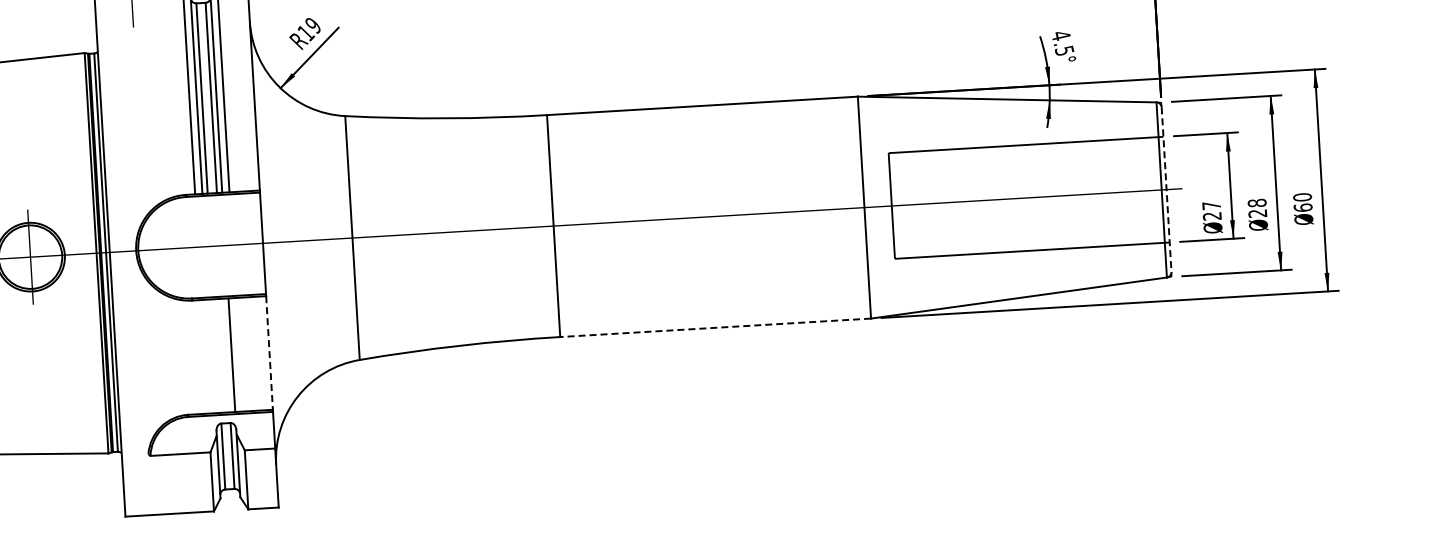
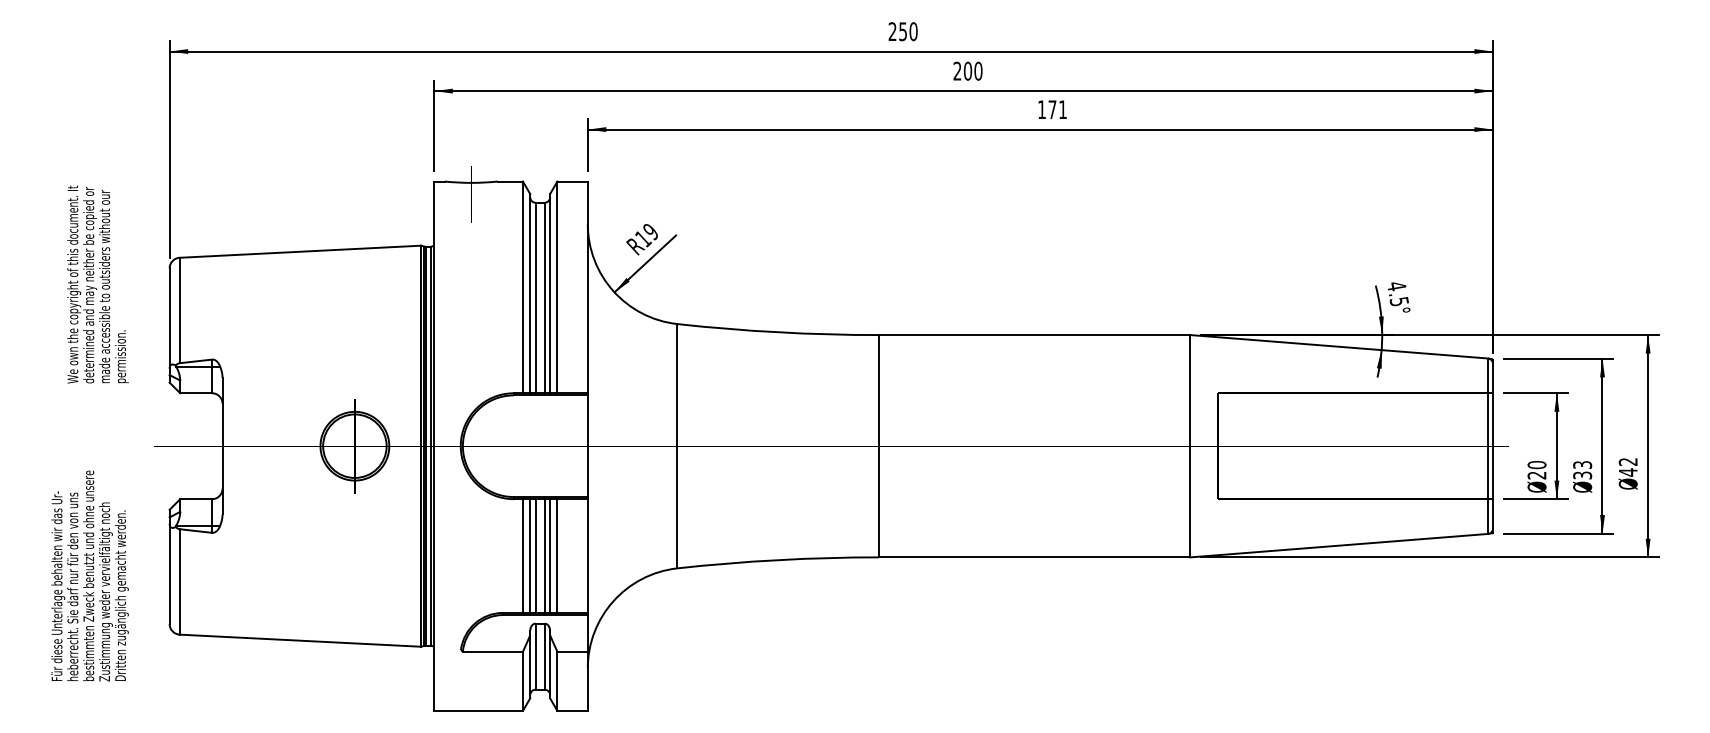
line: (1166, 189) -> (1492, 446), dashed -> solid
text: (1302, 201) -> (1627, 466), 60 -> 42
text: (1211, 206) -> (1536, 465), 27 -> 20
text: (1257, 208) -> (1582, 470), 28 -> 33
line: (715, 327) -> (1034, 557), dashed -> solid
line: (269, 353) -> (587, 556), dashed -> solid
line: (239, 354) -> (557, 555), added
line: (212, 355) -> (530, 555), added
line: (217, 355) -> (535, 555), added
line: (226, 355) -> (544, 555), added
line: (204, 356) -> (522, 555), added

